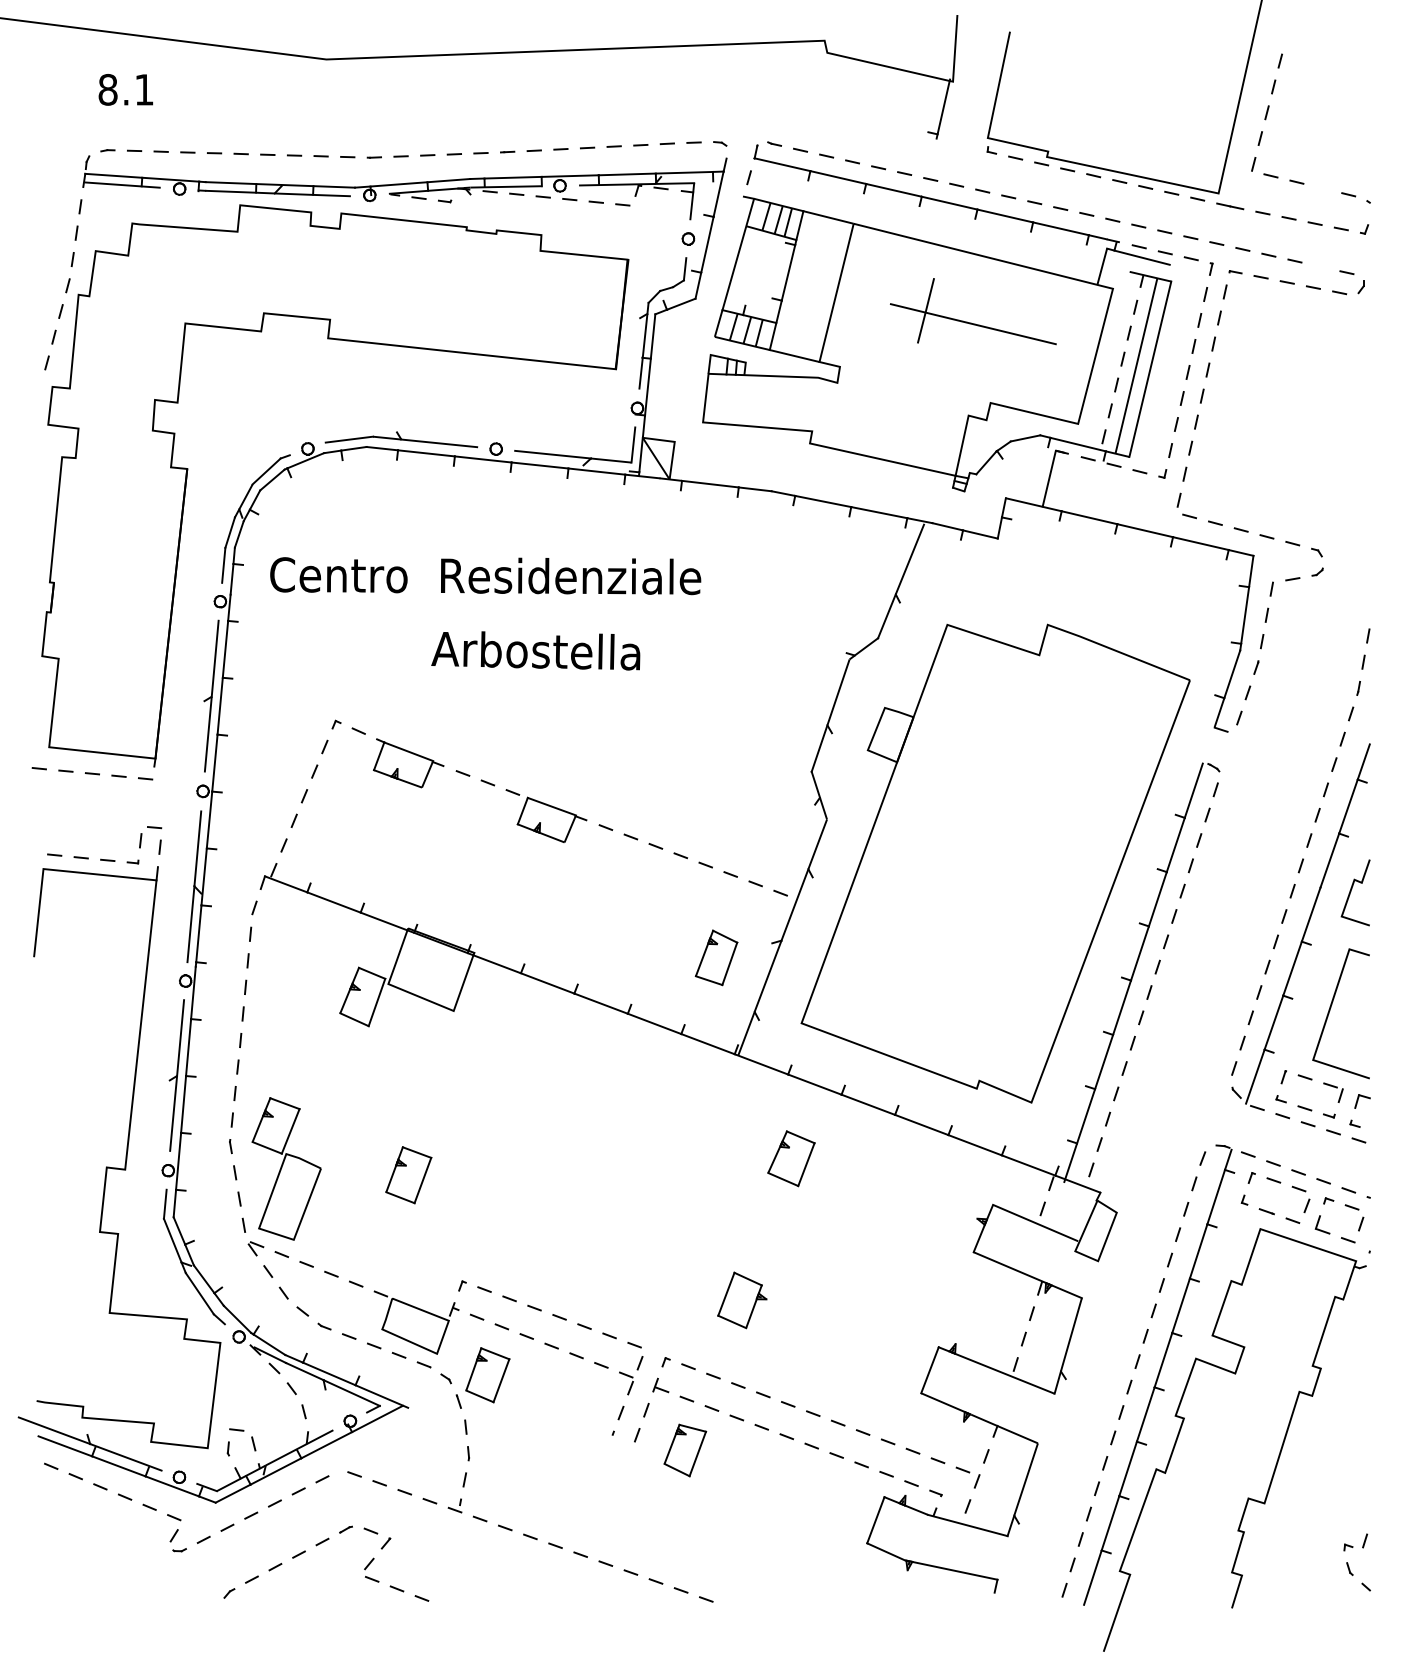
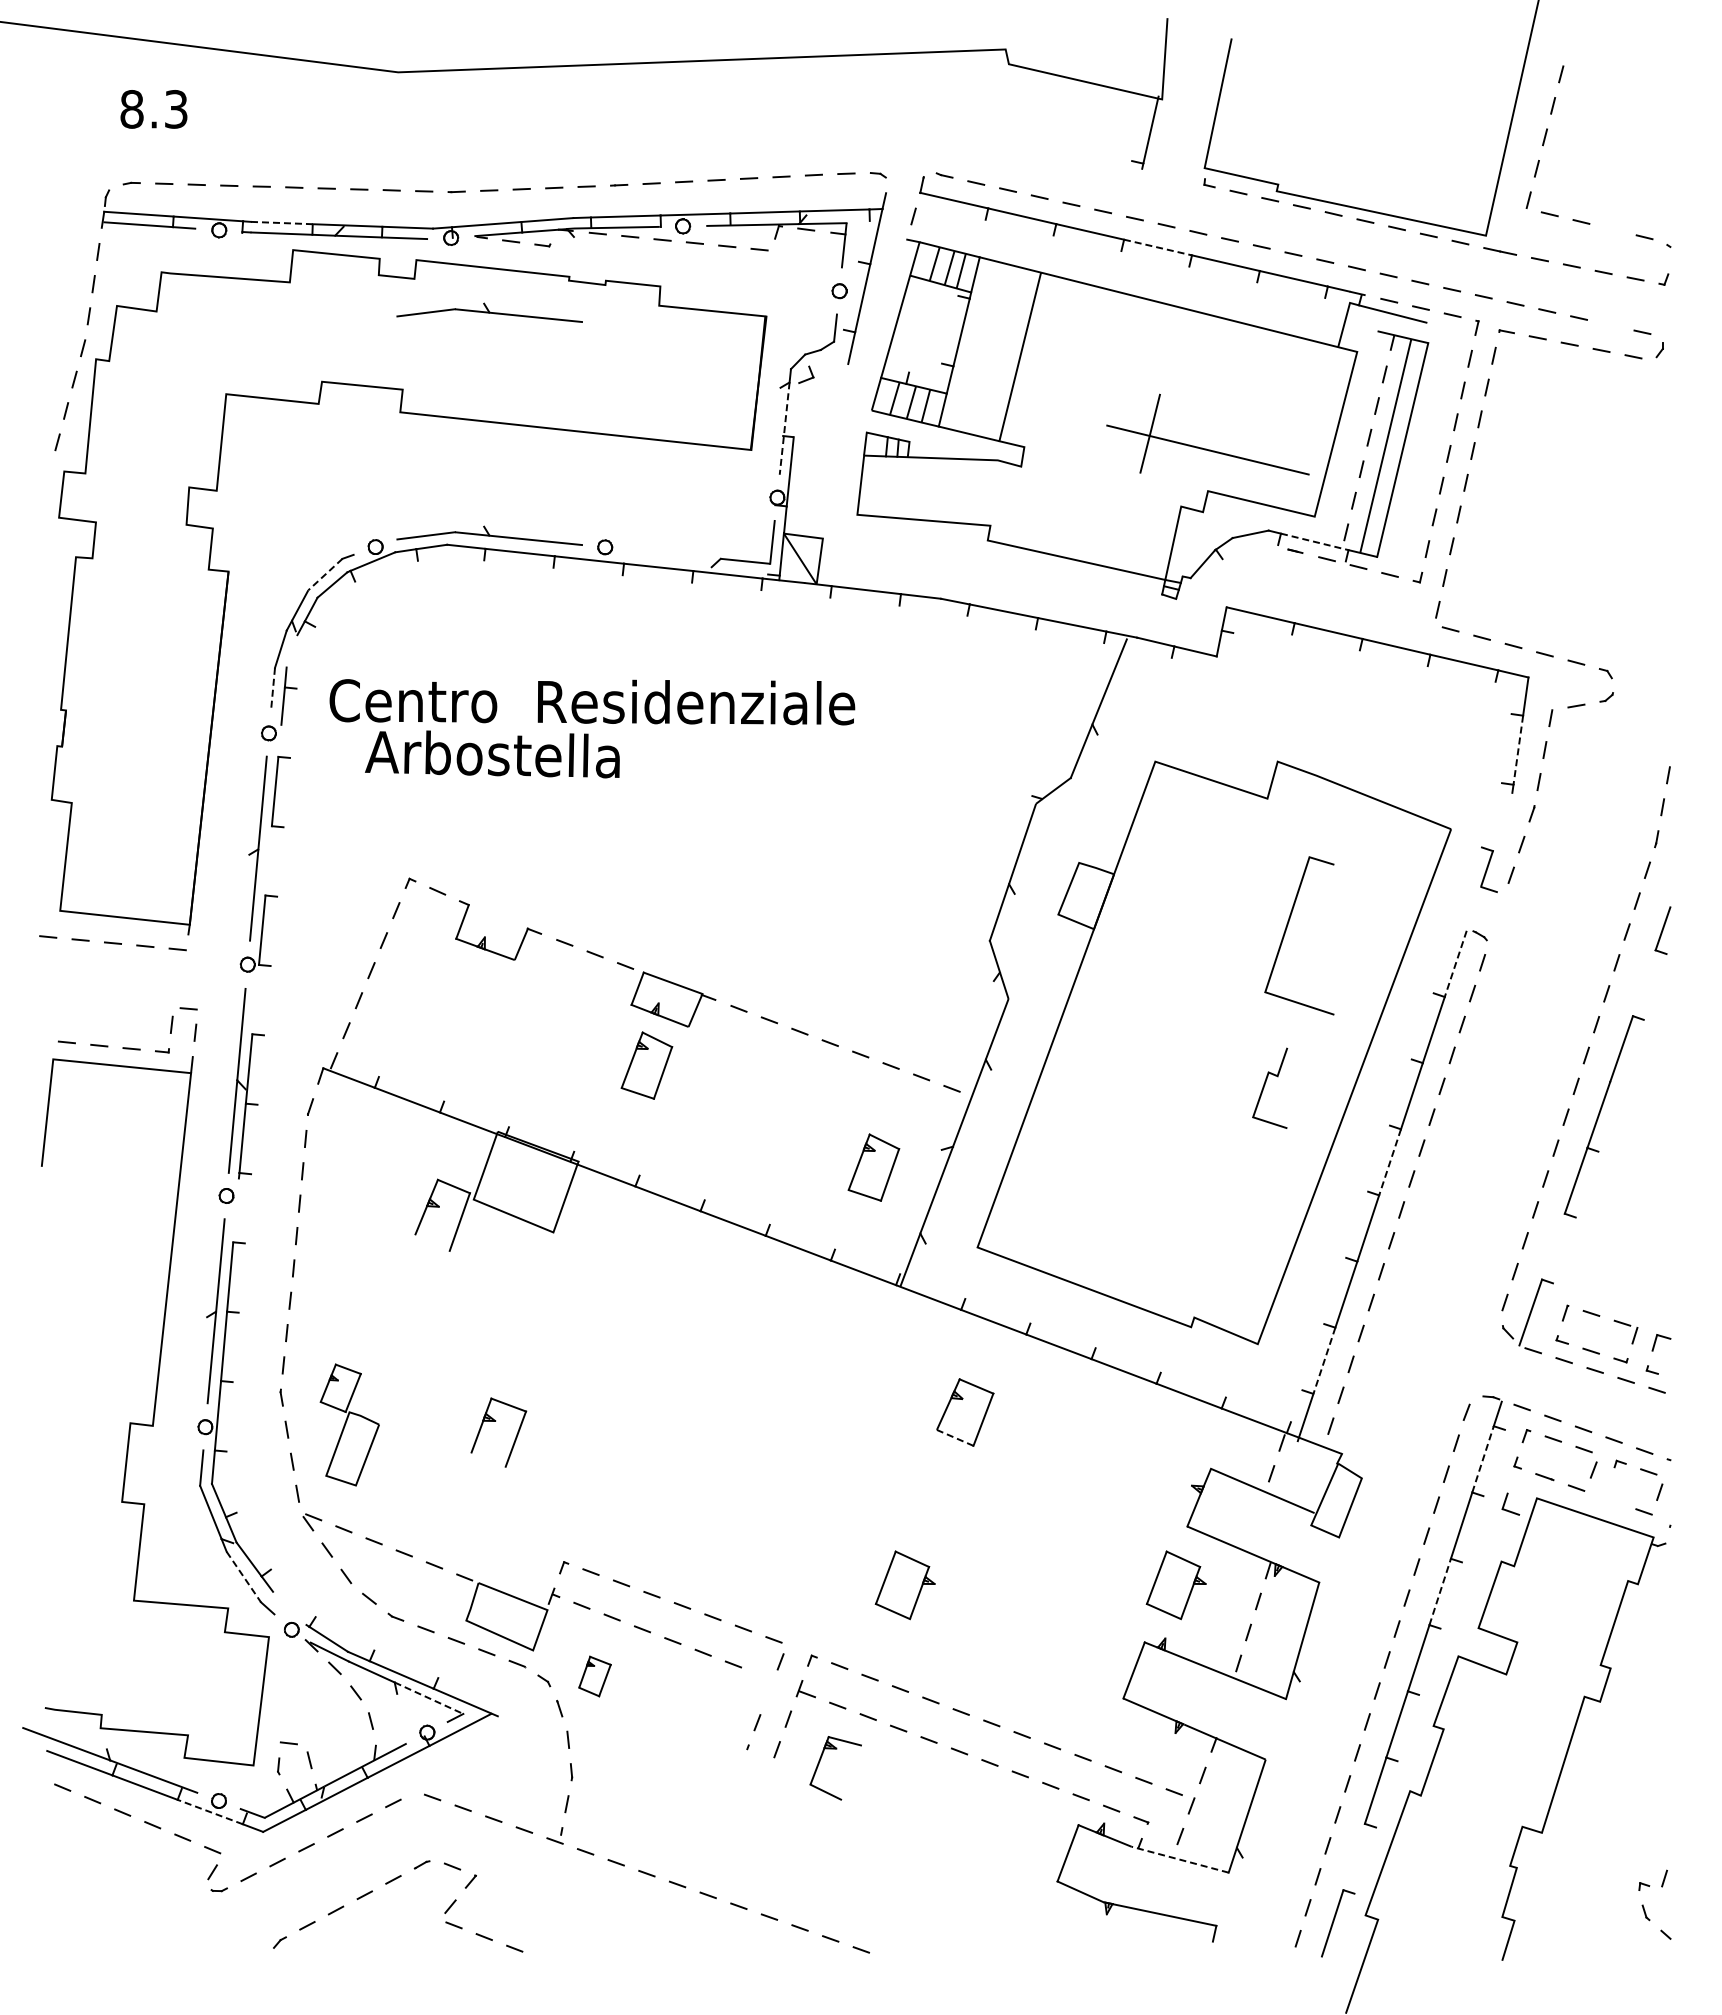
text: (144, 89) -> (176, 109), 8.1 -> 8.3
line: (230, 183) -> (281, 223), solid -> dashed
line: (949, 203) -> (1157, 247), solid -> dashed
part: (401, 256) -> (489, 312), added
line: (680, 304) -> (830, 370), removed
part: (968, 322) -> (1202, 447), moved
line: (653, 336) -> (796, 410), removed
line: (643, 351) -> (784, 428), solid -> dashed
line: (1077, 444) -> (1314, 541), solid -> dashed
line: (553, 454) -> (674, 553), removed
line: (266, 471) -> (325, 574), solid -> dashed
line: (1049, 478) -> (1279, 583), removed
line: (238, 534) -> (291, 651), removed
line: (224, 565) -> (273, 689), solid -> dashed
line: (229, 607) -> (279, 740), removed
line: (1245, 615) -> (1518, 750), solid -> dashed
text: (535, 650) -> (492, 754), moved
line: (1232, 673) -> (1502, 821), removed
line: (220, 705) -> (268, 860), removed
line: (408, 751) -> (498, 916), removed
line: (1193, 790) -> (1455, 963), solid -> dashed
line: (1347, 806) -> (1643, 983), removed
line: (209, 819) -> (255, 999), removed
part: (530, 874) -> (646, 1065), added
line: (1351, 890) -> (1265, 1085), moved
line: (1140, 953) -> (1390, 1162), solid -> dashed
line: (192, 993) -> (235, 1210), removed
line: (1330, 1010) -> (1286, 931), moved
line: (354, 1019) -> (432, 1242), removed
line: (1273, 1022) -> (1553, 1246), removed
line: (1086, 1116) -> (1324, 1360), solid -> dashed
part: (286, 1168) -> (349, 1424), size x0.7
line: (783, 1179) -> (955, 1437), solid -> dashed
line: (400, 1197) -> (488, 1459), removed
line: (1216, 1197) -> (1483, 1459), solid -> dashed
part: (1322, 1224) -> (1510, 1503), moved
line: (200, 1294) -> (244, 1577), solid -> dashed
part: (963, 1300) -> (1175, 1585), added
line: (1181, 1305) -> (1440, 1591), solid -> dashed
line: (237, 1319) -> (289, 1608), removed
part: (487, 1375) -> (594, 1676), size x0.6
part: (630, 1384) -> (769, 1687), removed
line: (352, 1393) -> (429, 1698), solid -> dashed
line: (698, 1453) -> (851, 1772), removed
line: (172, 1486) -> (210, 1812), solid -> dashed
line: (1109, 1522) -> (1353, 1856), removed
line: (967, 1525) -> (1179, 1859), solid -> dashed

